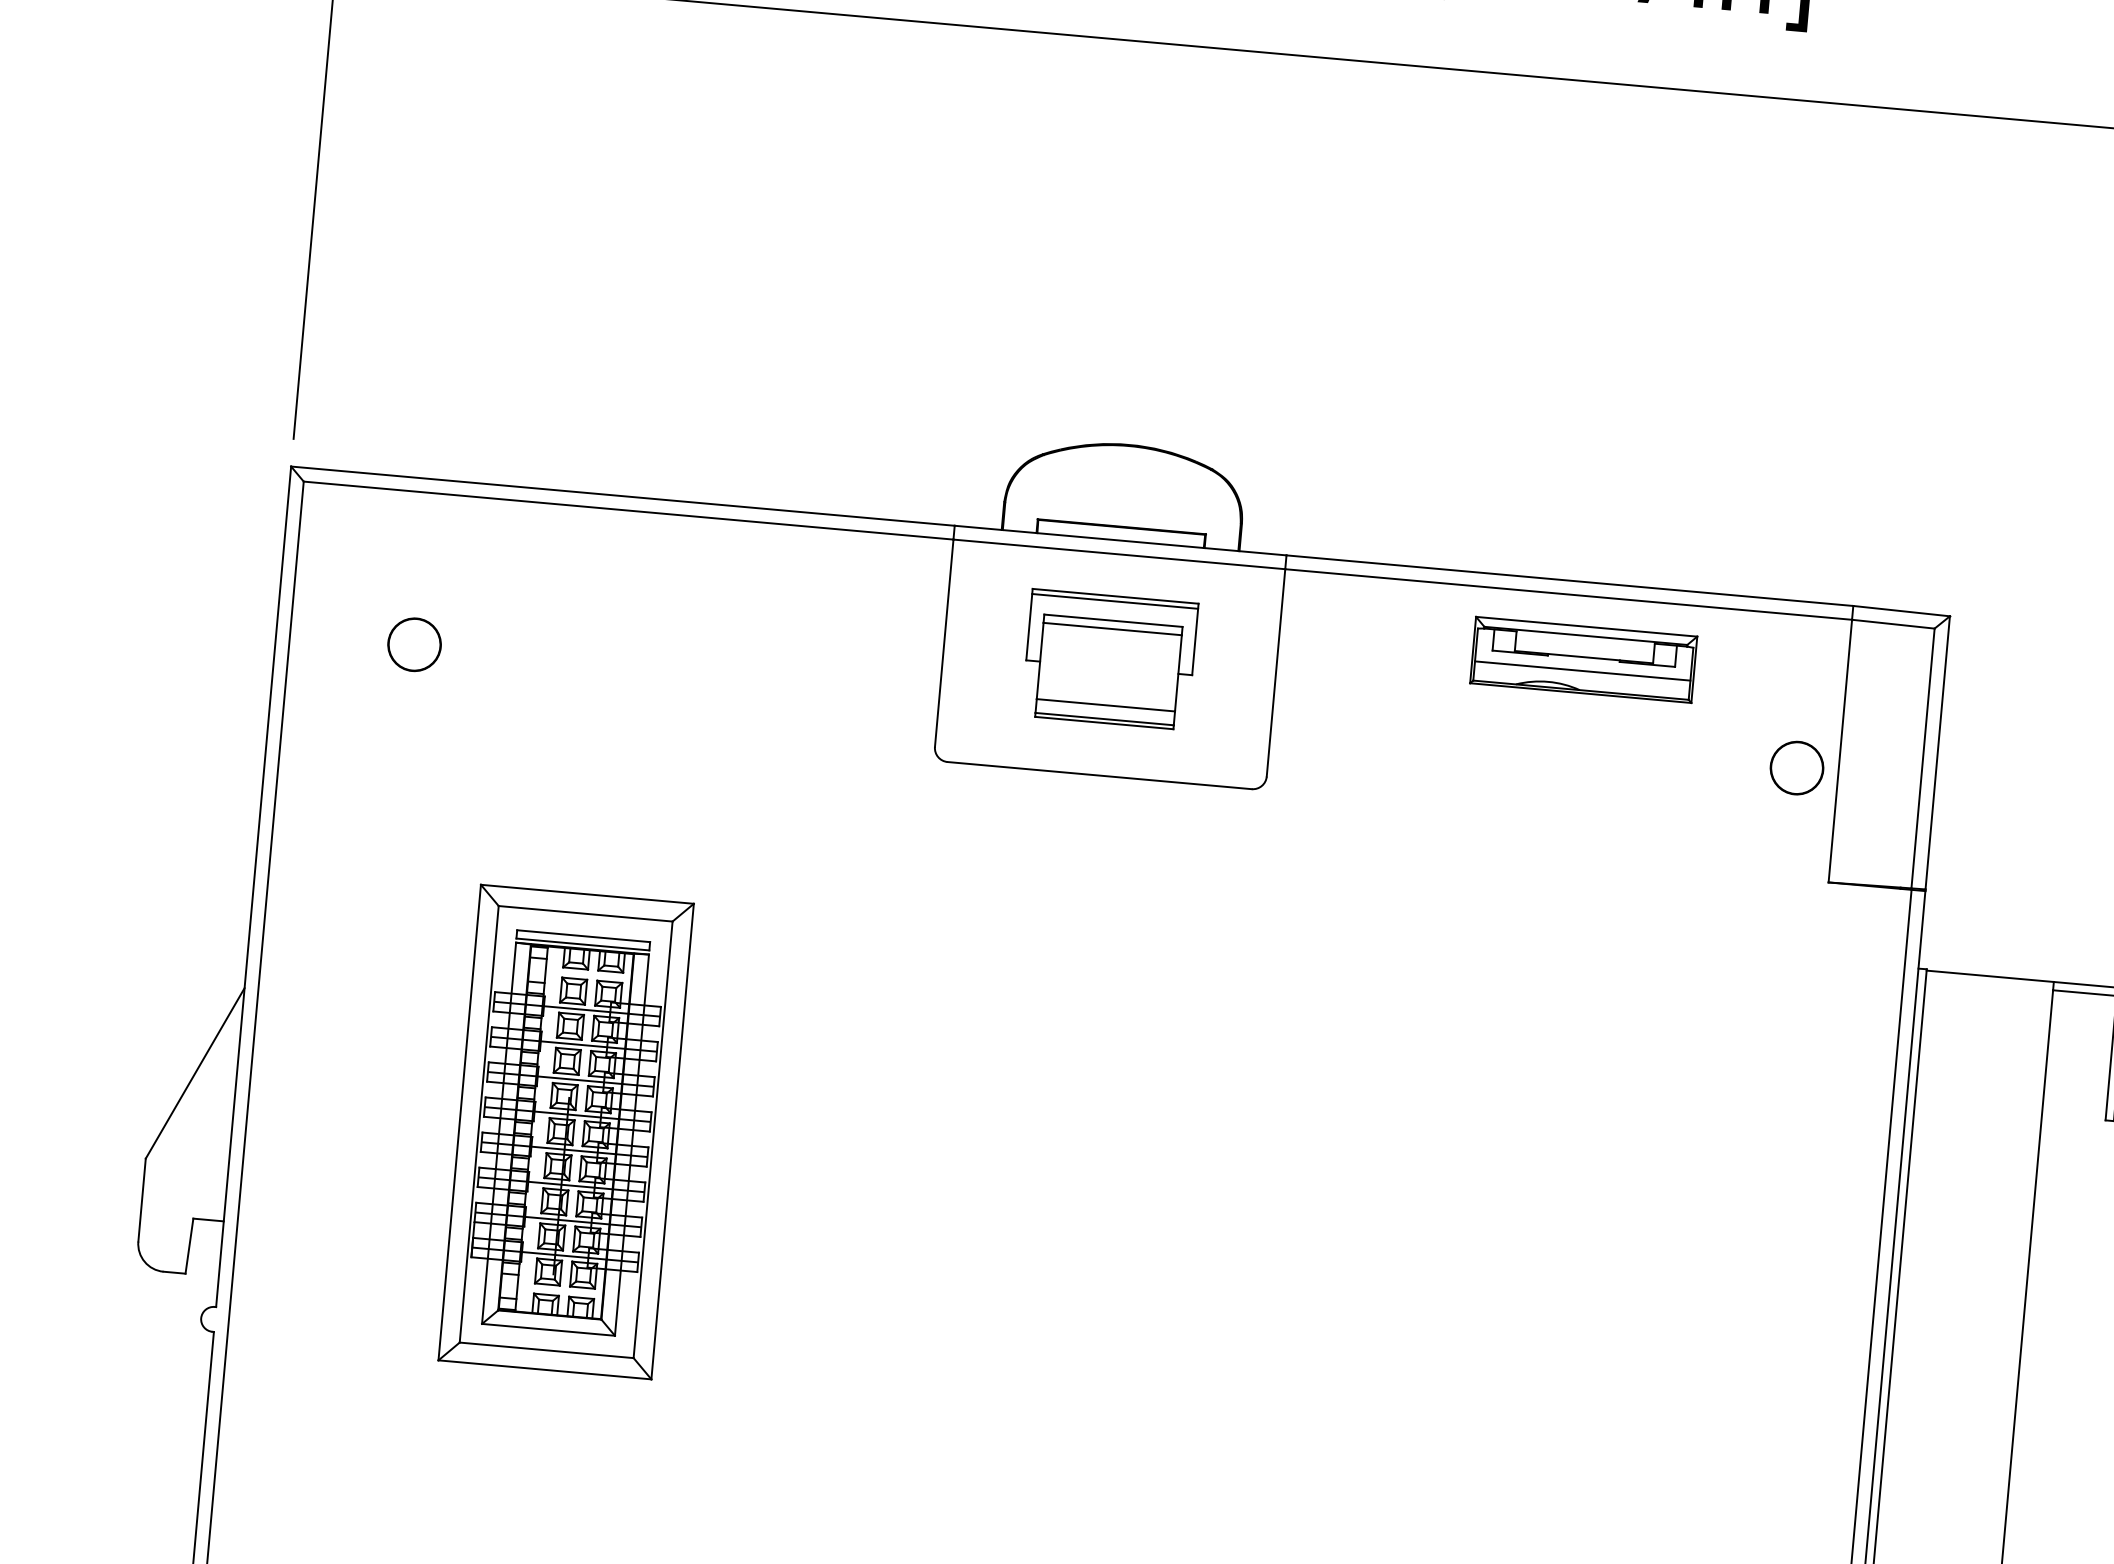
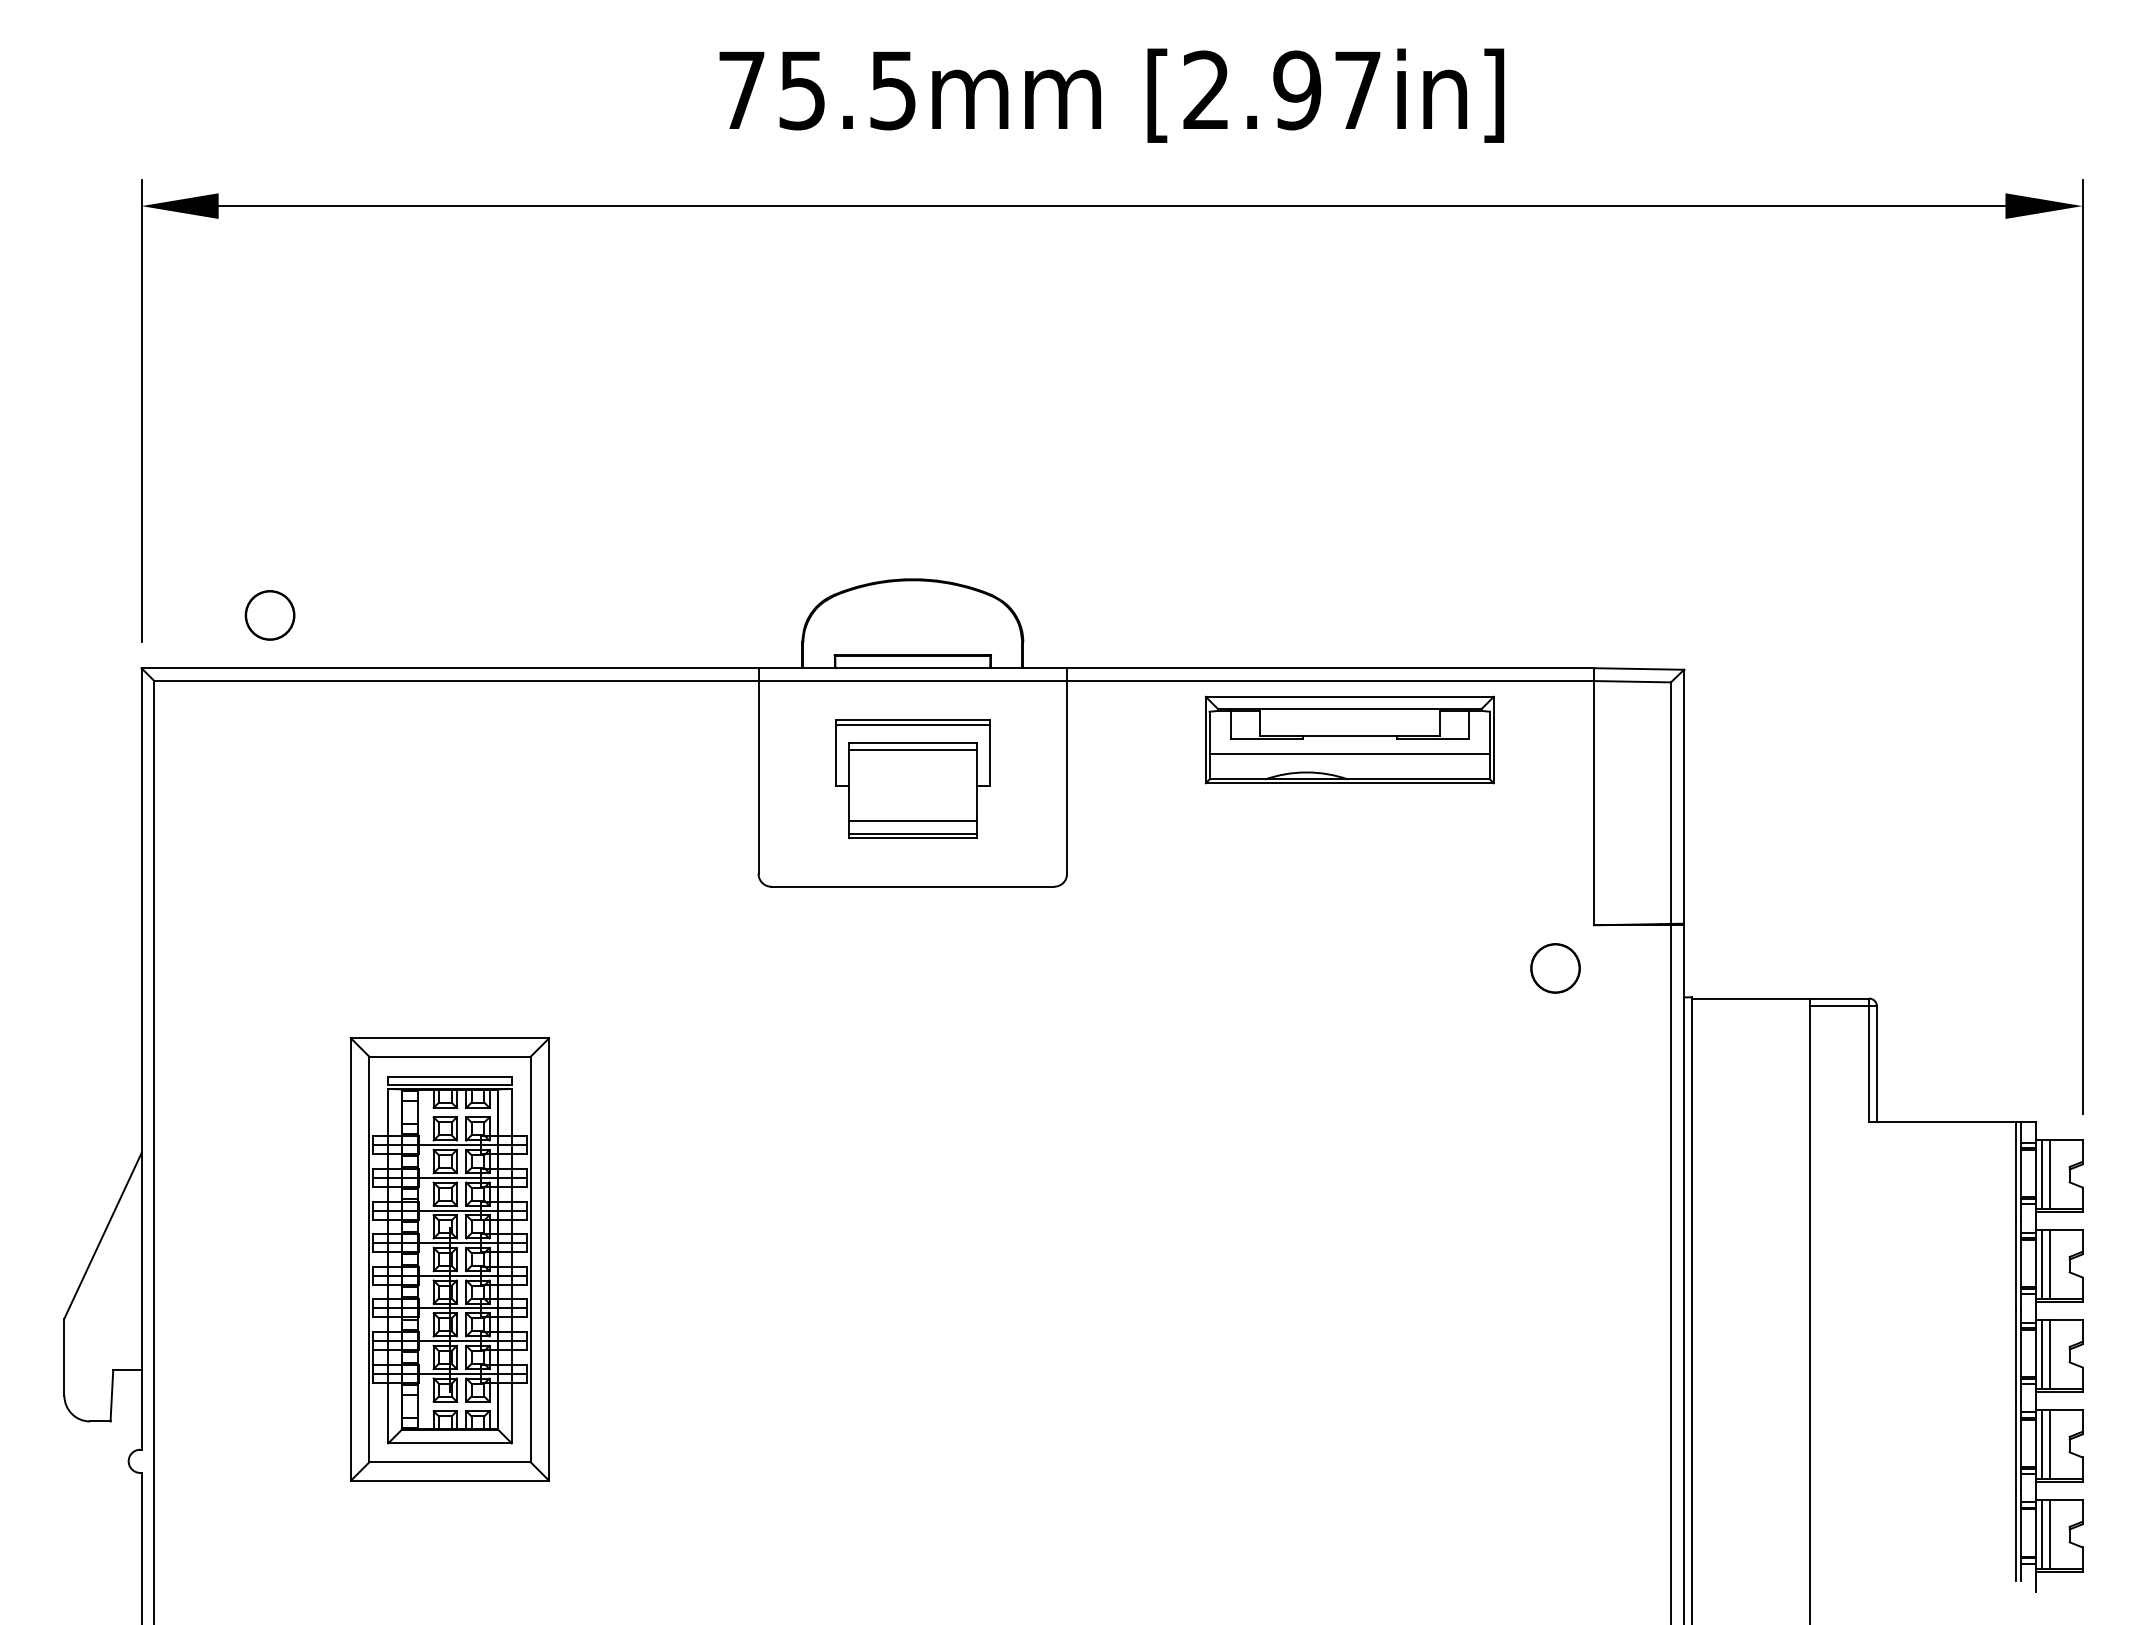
part: (413, 644) -> (269, 615), moved
part: (1583, 660) -> (1349, 740), size x1.4
circle: (1796, 768) -> (1555, 968), moved

